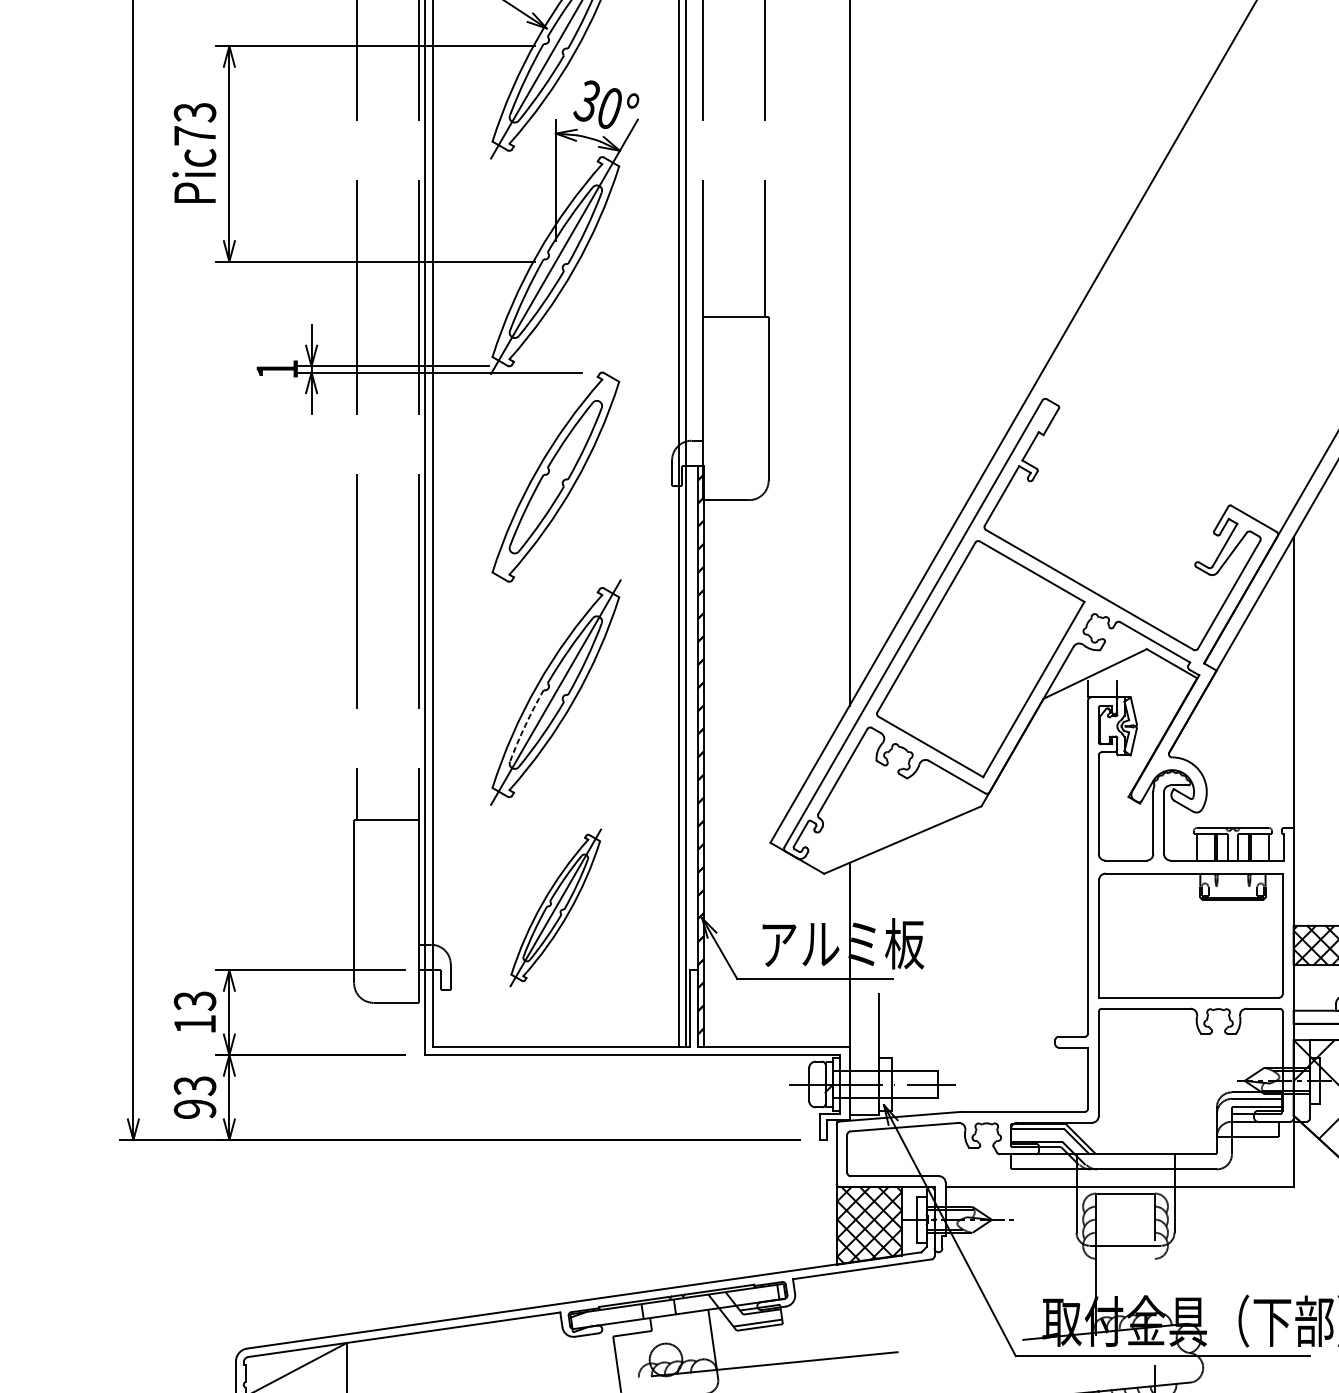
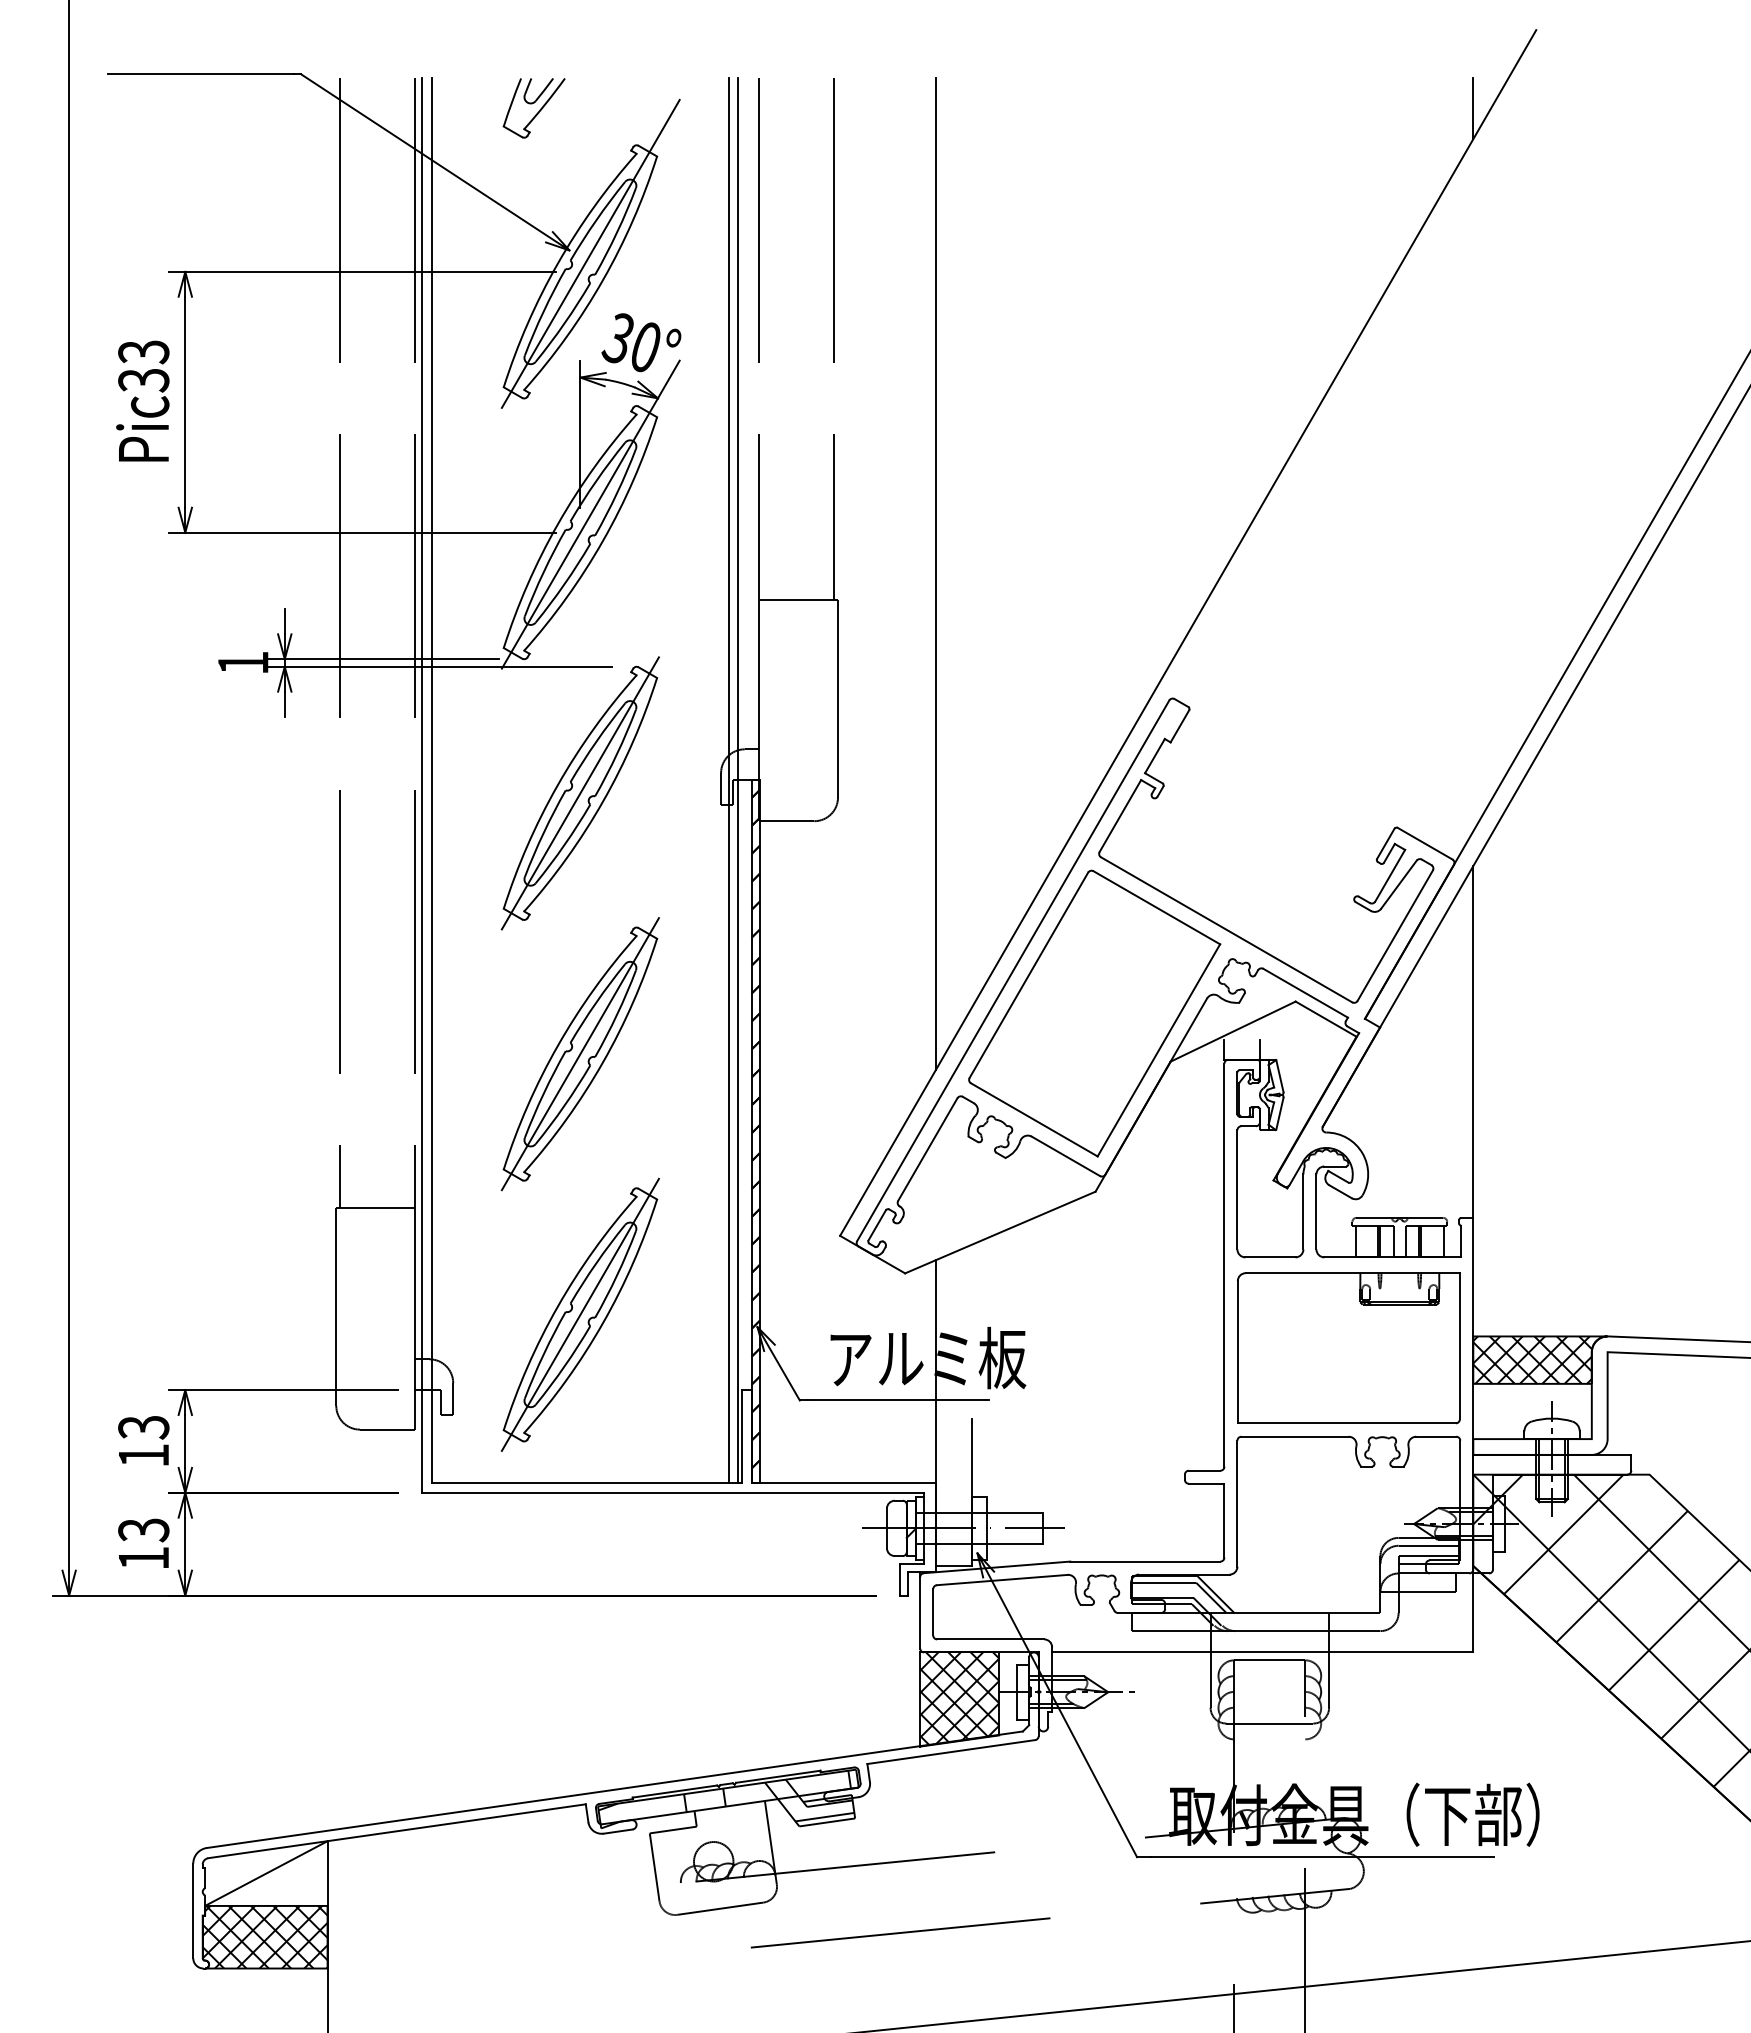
text: (194, 135) -> (143, 380), Pic73 -> Pic33
line: (555, 477) -> (580, 793), added
arc: (525, 725) -> (543, 1093), dashed -> solid
part: (555, 907) -> (579, 1314), size x1.43
text: (194, 1109) -> (143, 1558), 93 -> 13

